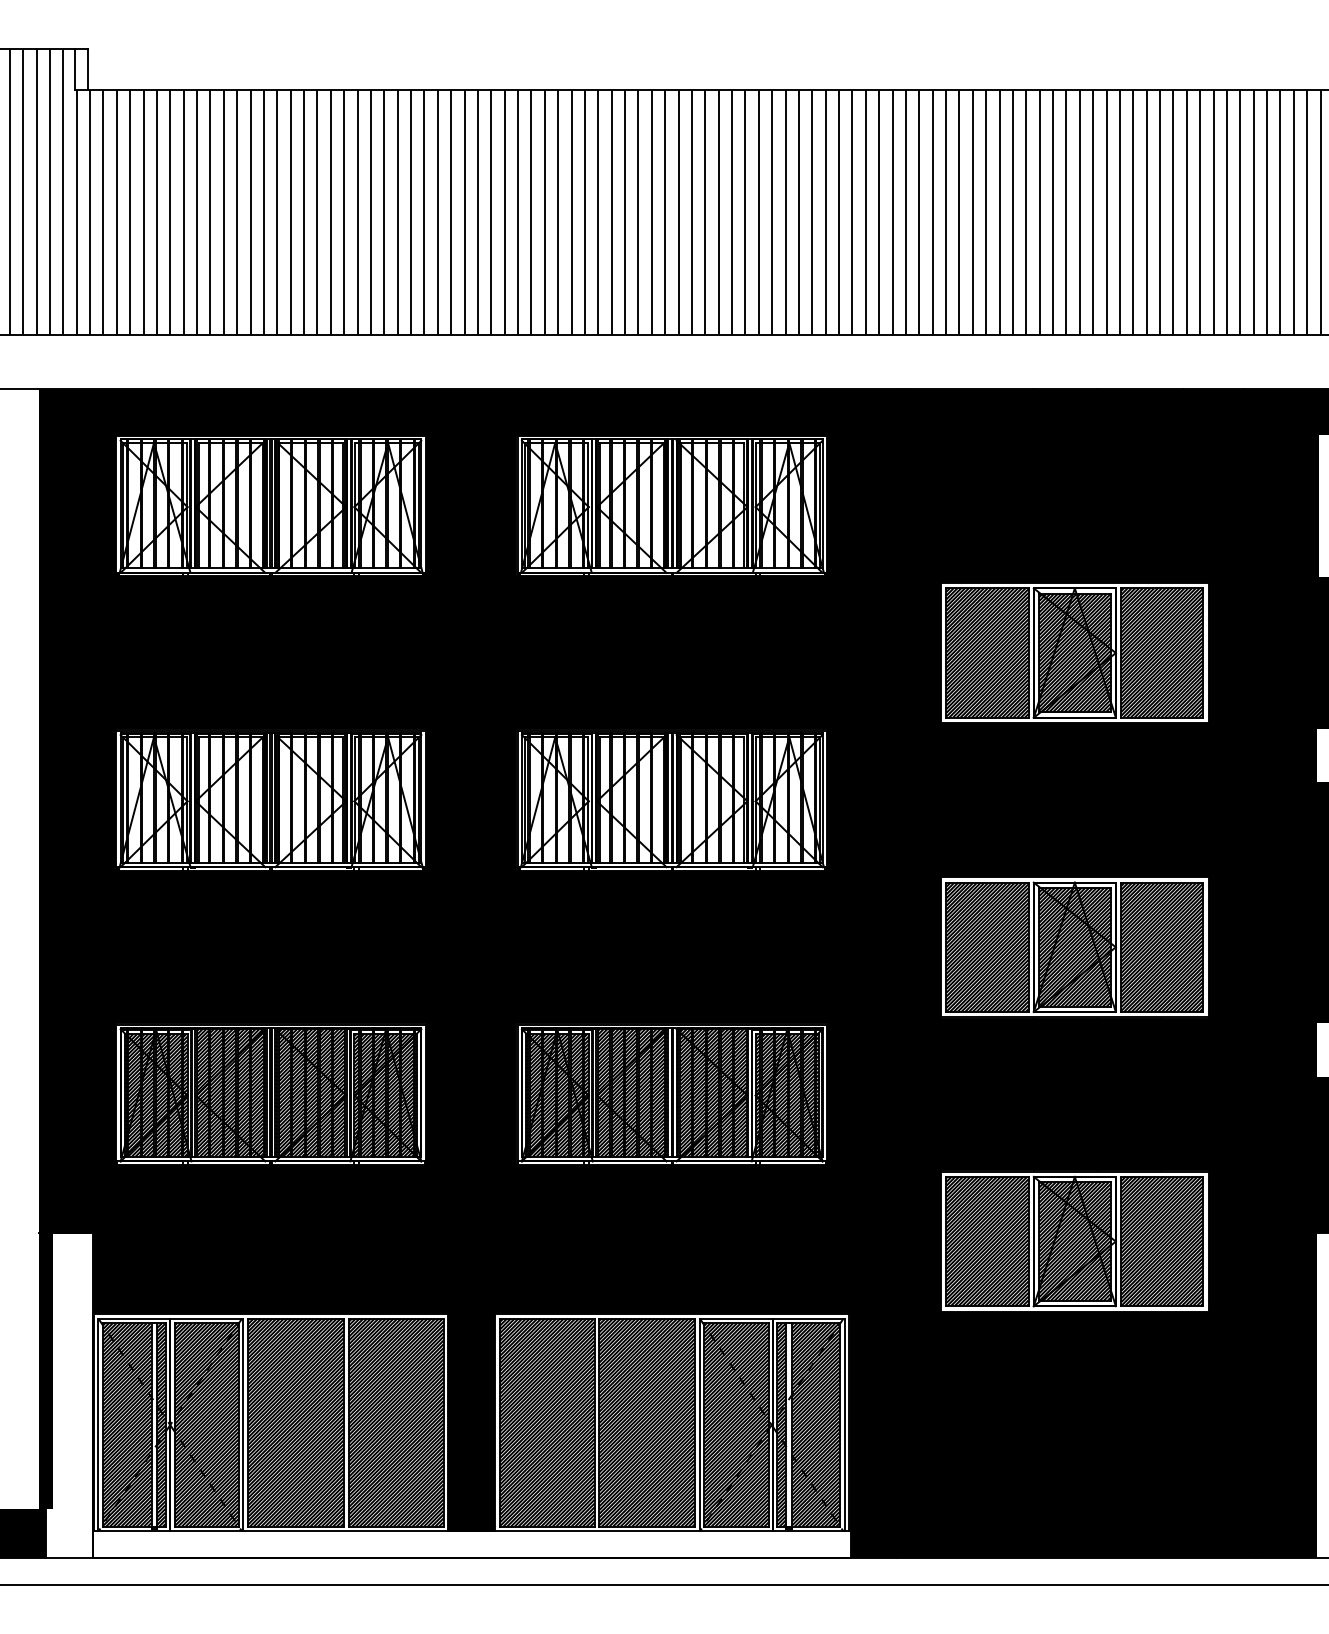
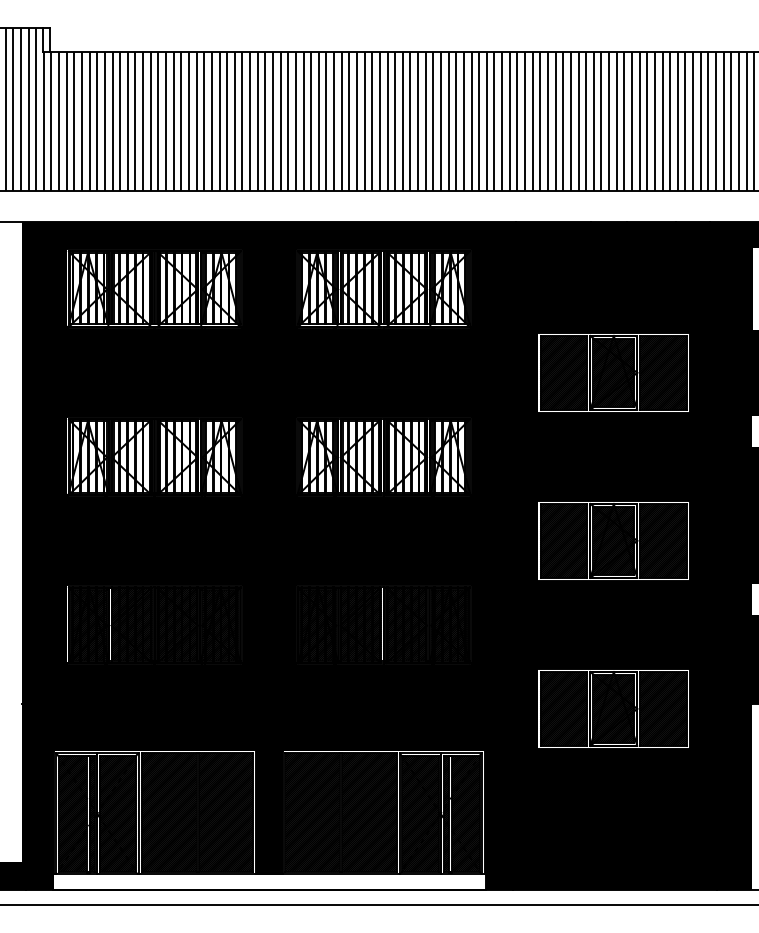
fill: (65, 1394) -> (37, 796), added

